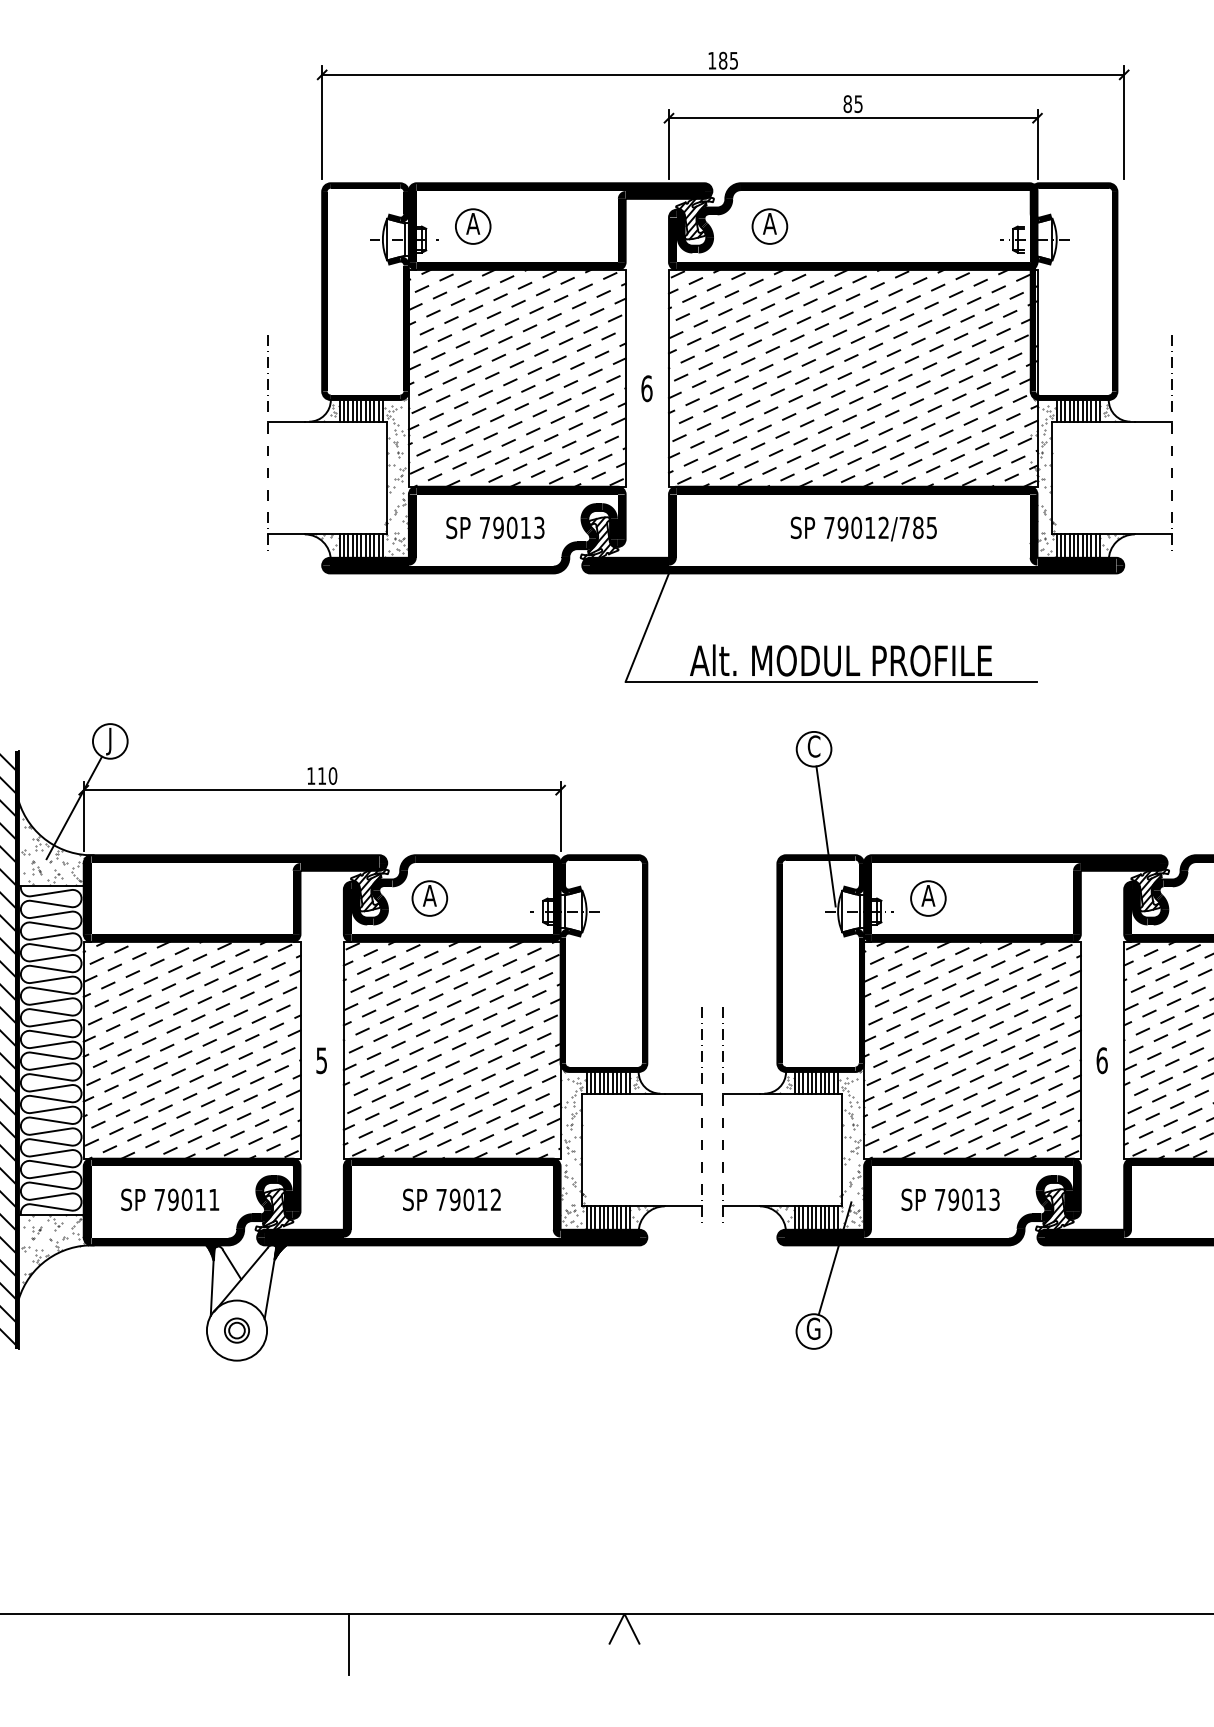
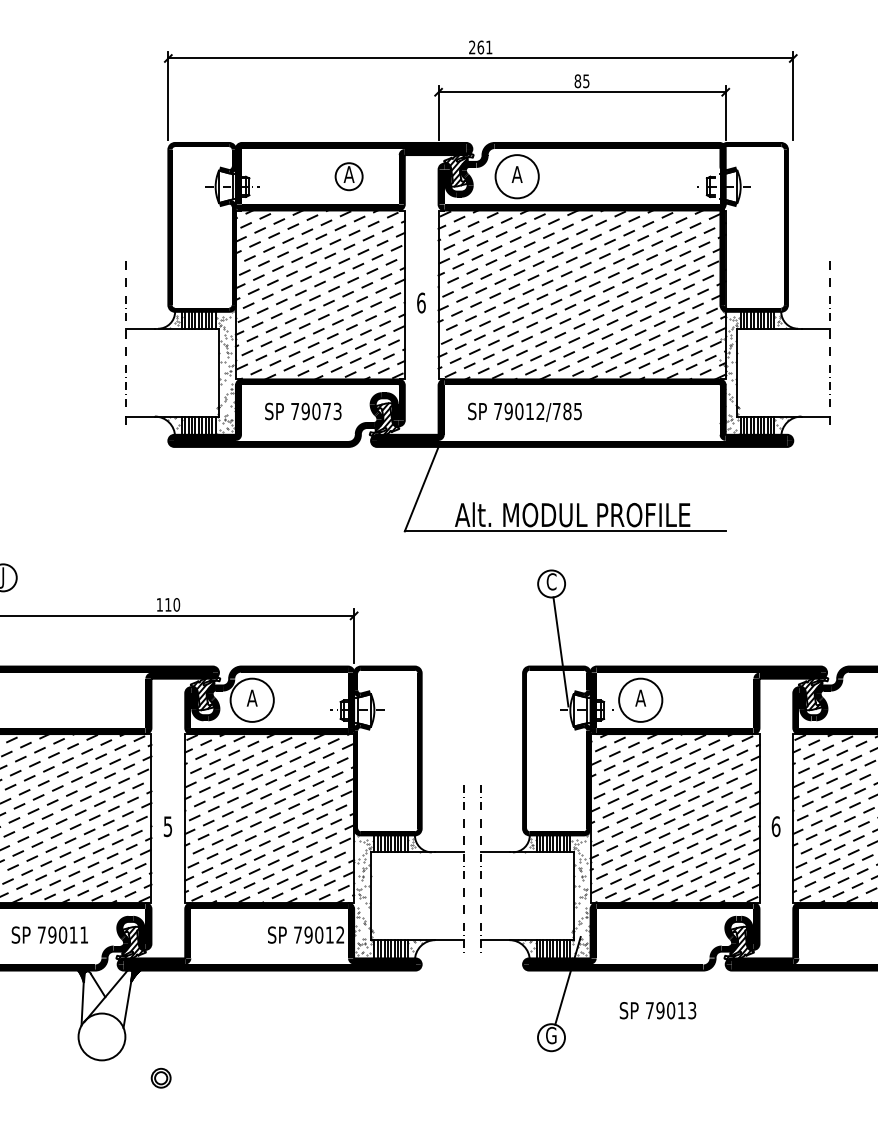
text: (722, 60) -> (480, 47), 185 -> 261
part: (473, 226) -> (349, 176), moved
circle: (769, 226) -> (516, 176), size x1.6
text: (525, 527) -> (326, 411), 79013 -> 79073
text: (863, 528) -> (524, 411), moved
circle: (429, 898) -> (251, 700), size x1.6
circle: (928, 898) -> (640, 700), size x1.6
text: (451, 1199) -> (305, 934), moved
text: (950, 1199) -> (657, 1010), moved
part: (236, 1330) -> (160, 1078), moved

